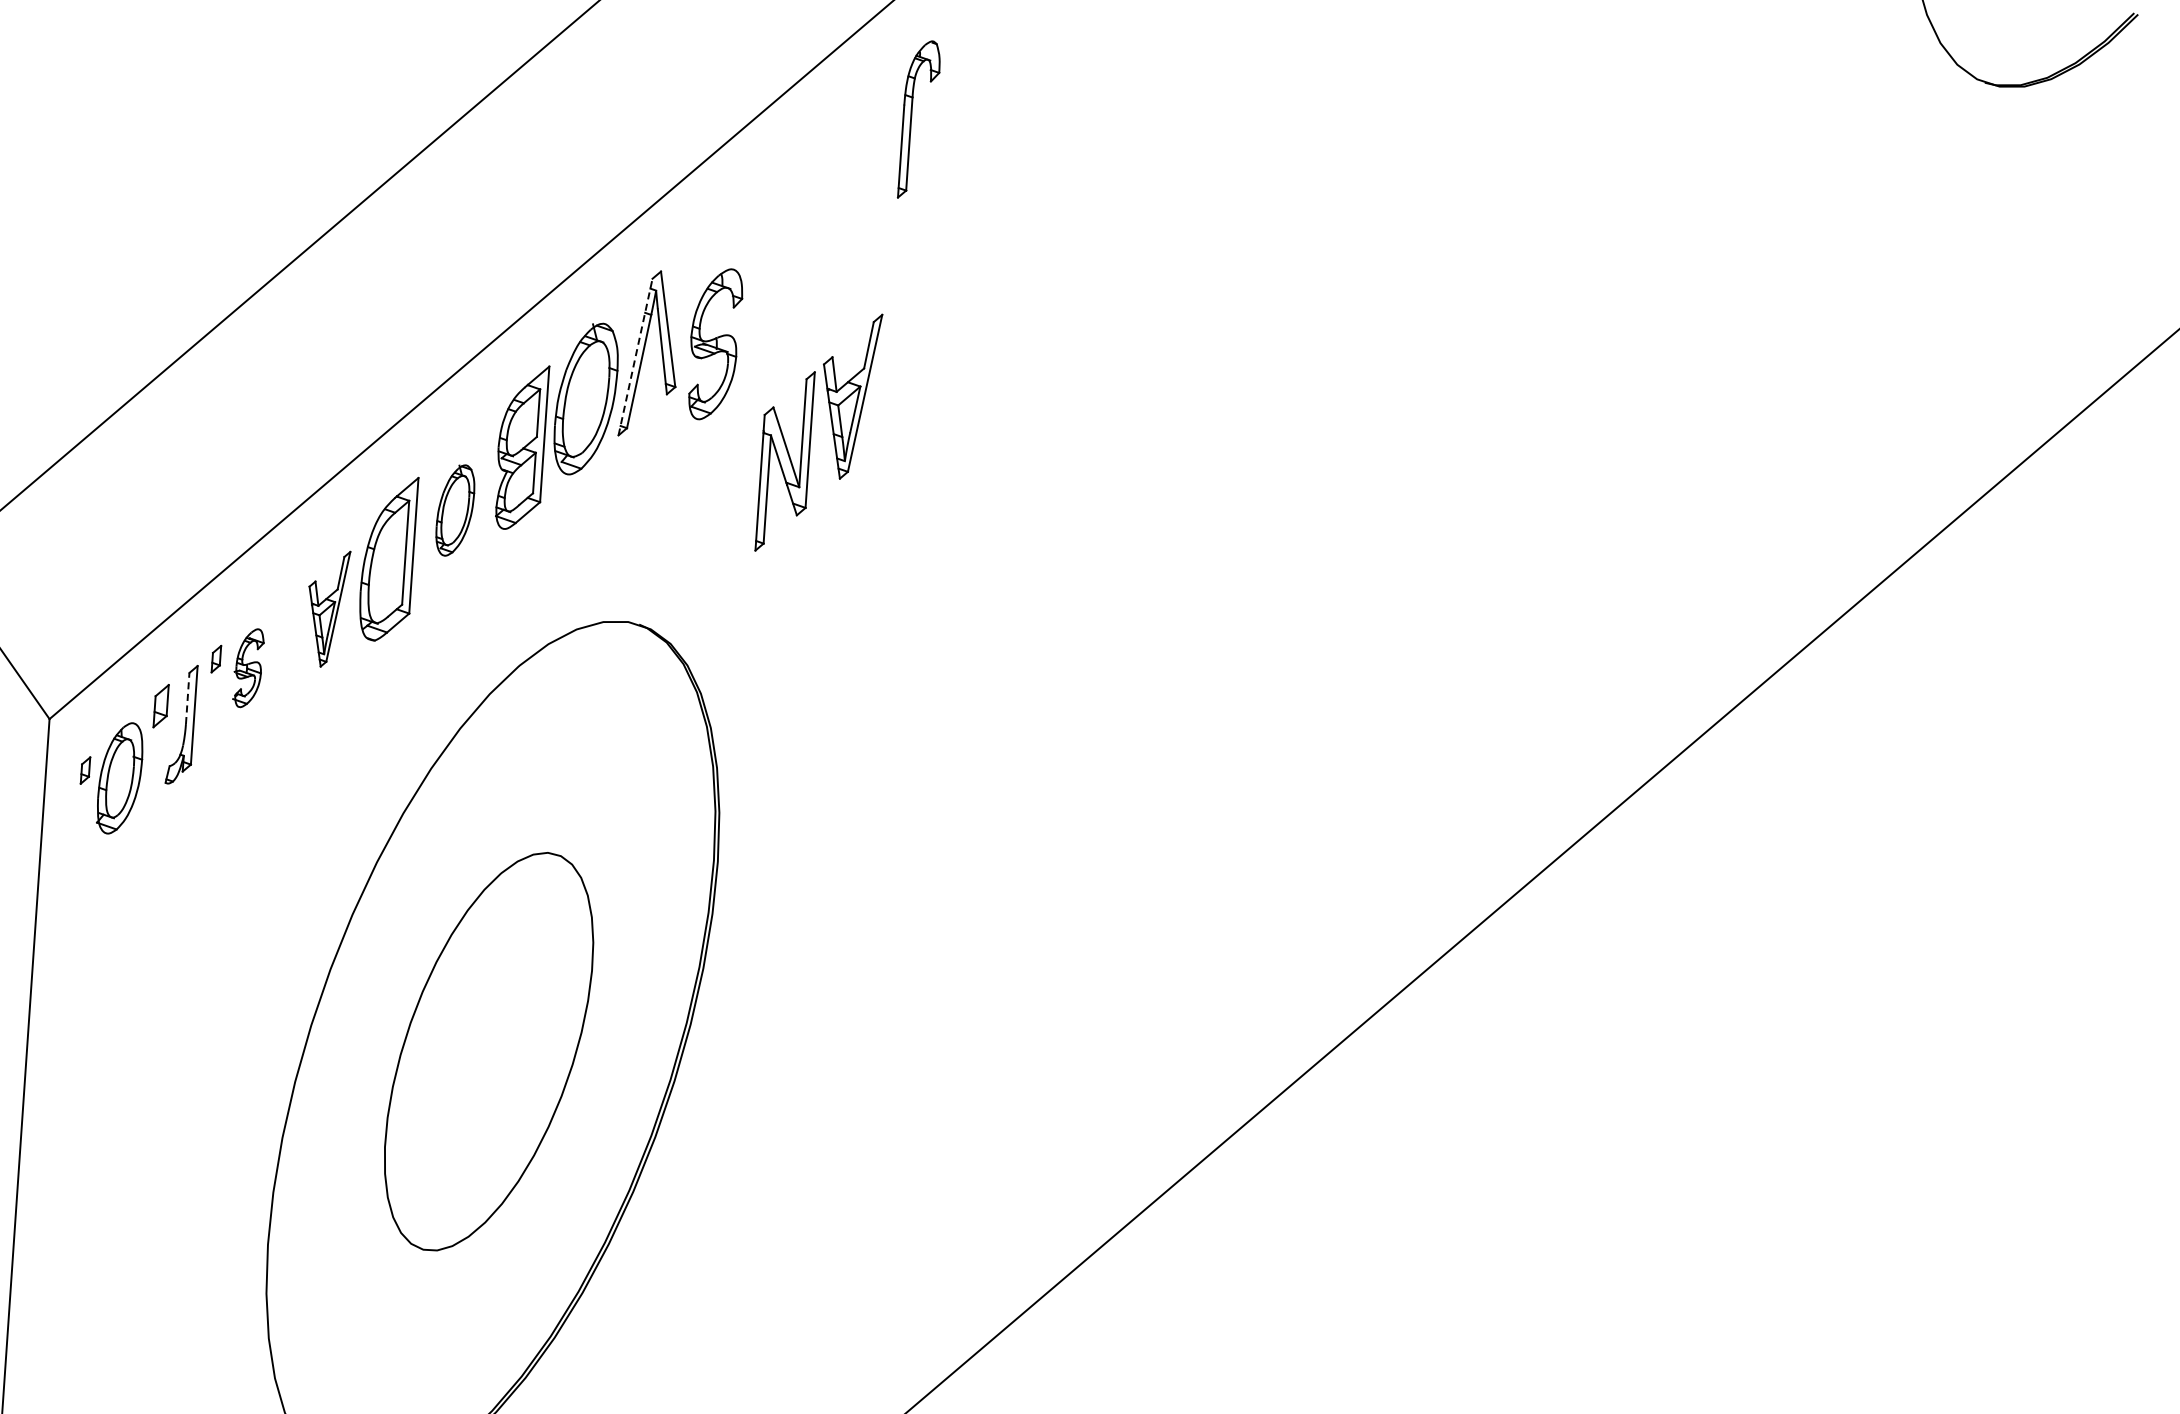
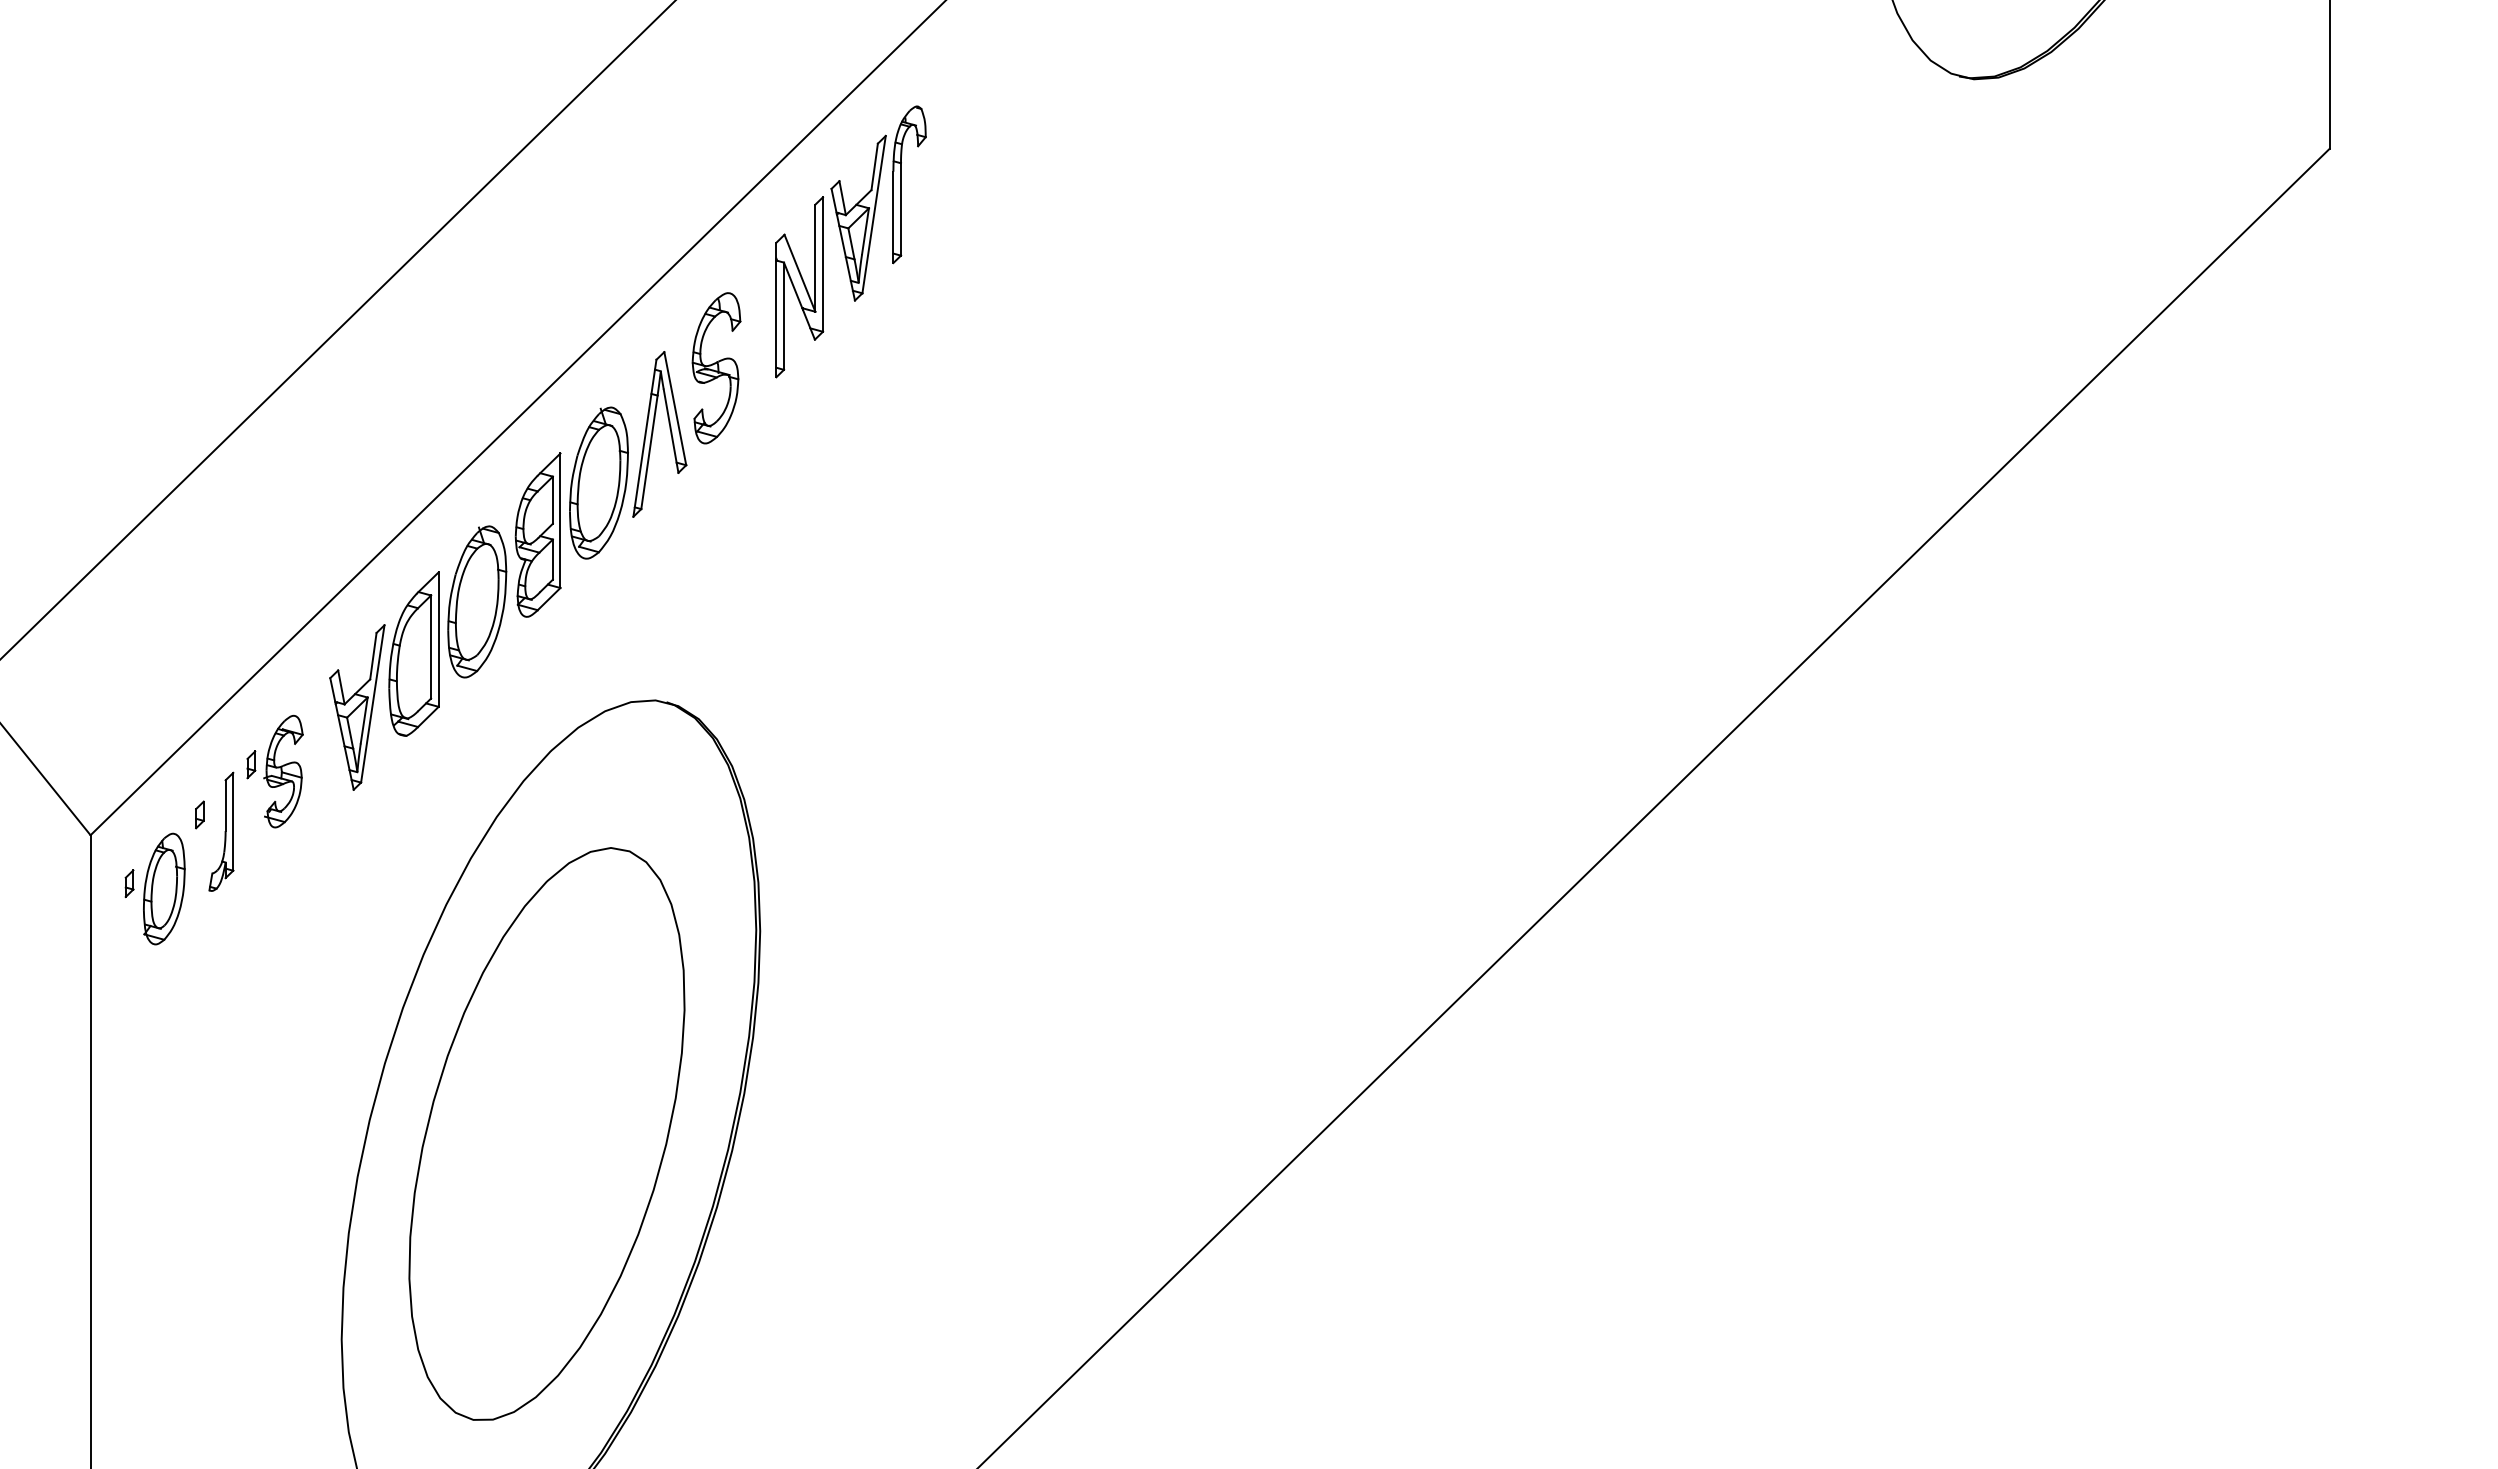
part: (714, 344) -> (716, 368), moved
line: (636, 356) -> (645, 437), dashed -> solid
part: (811, 432) -> (823, 256), moved
part: (455, 510) -> (477, 601), size x1.67
part: (327, 608) -> (357, 707), size x1.43
part: (248, 668) -> (283, 771), size x1.43
line: (187, 698) -> (225, 805), dashed -> solid
part: (160, 705) -> (199, 814), size x0.62
part: (488, 1051) -> (546, 1133), size x1.43

